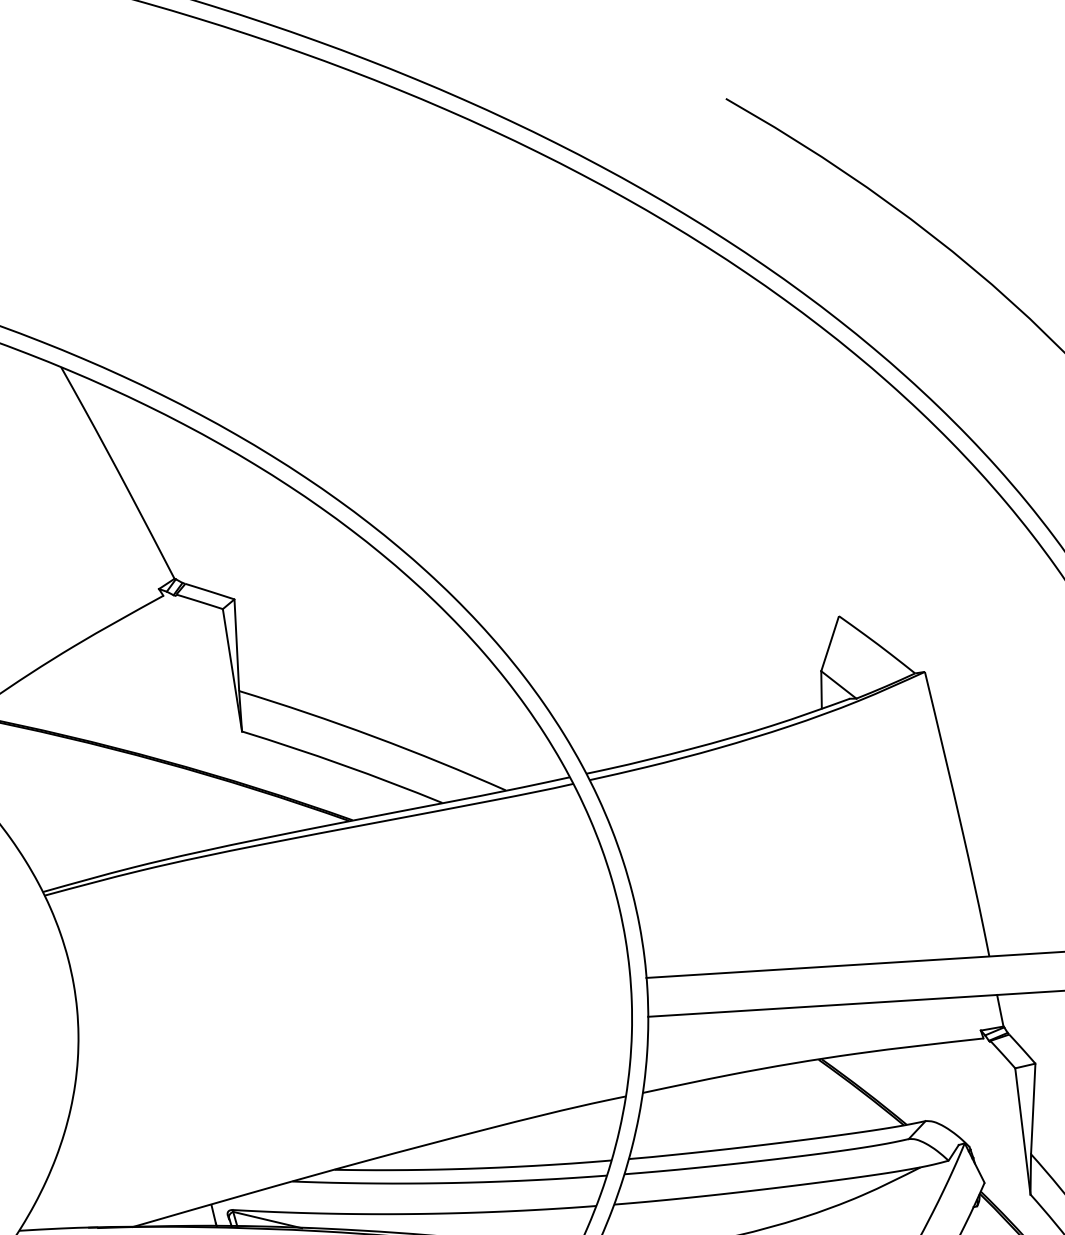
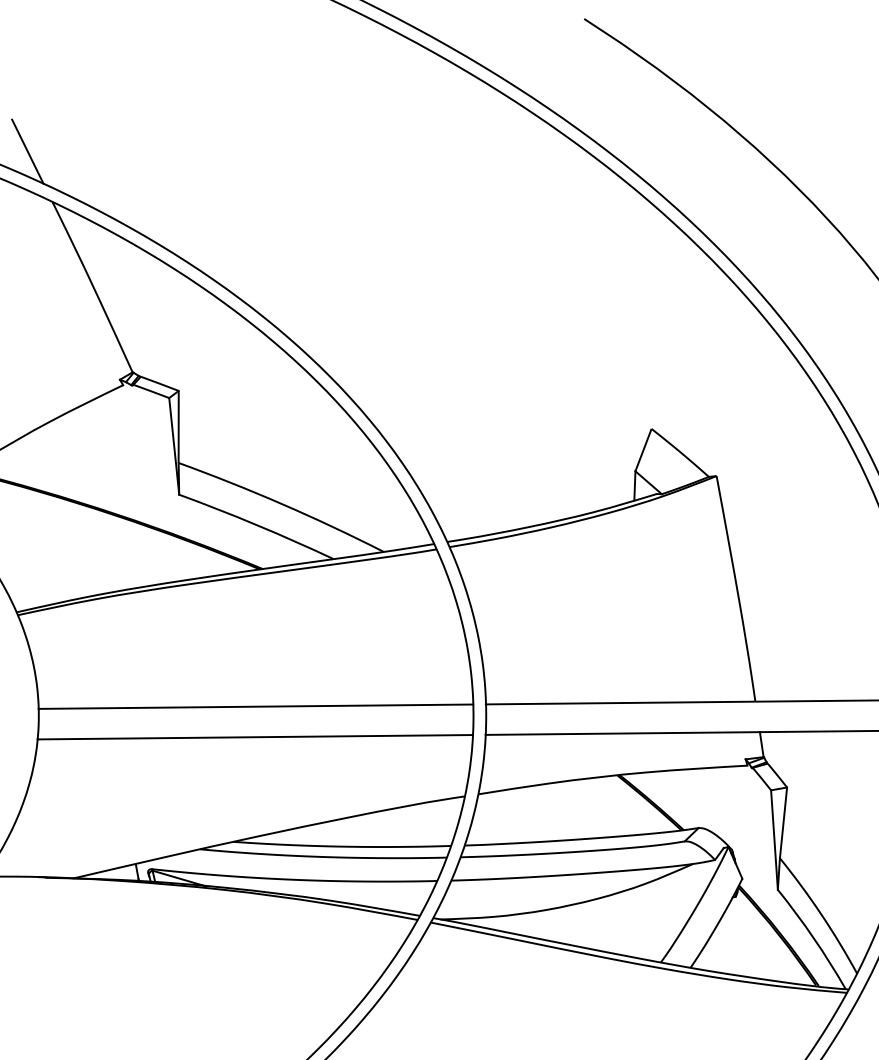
line: (25, 304) -> (27, 151), added
line: (353, 995) -> (255, 706), added
line: (354, 1035) -> (254, 737), added

